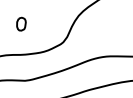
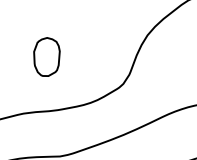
part: (21, 23) -> (47, 55), size x1.67

